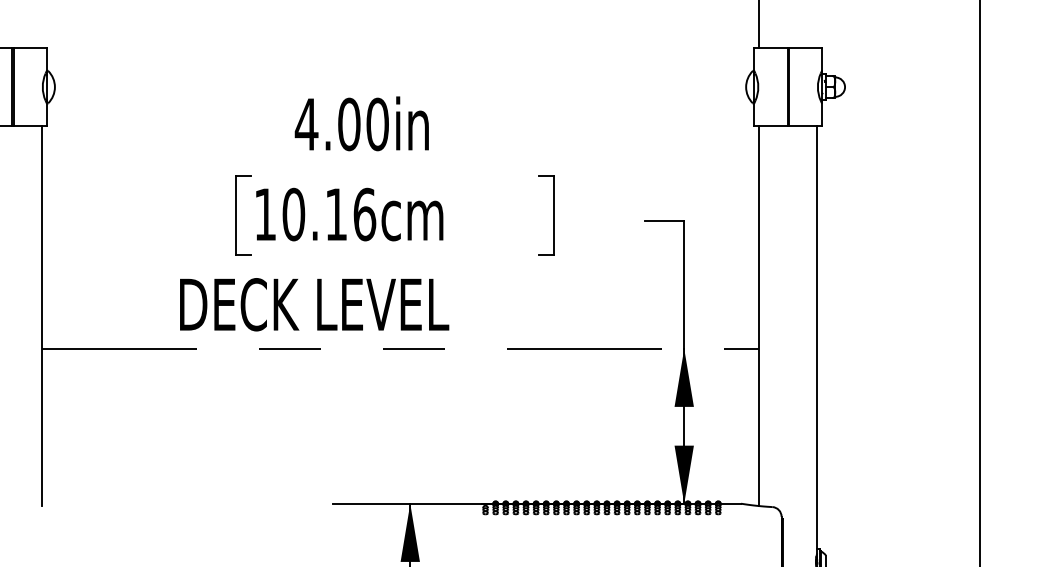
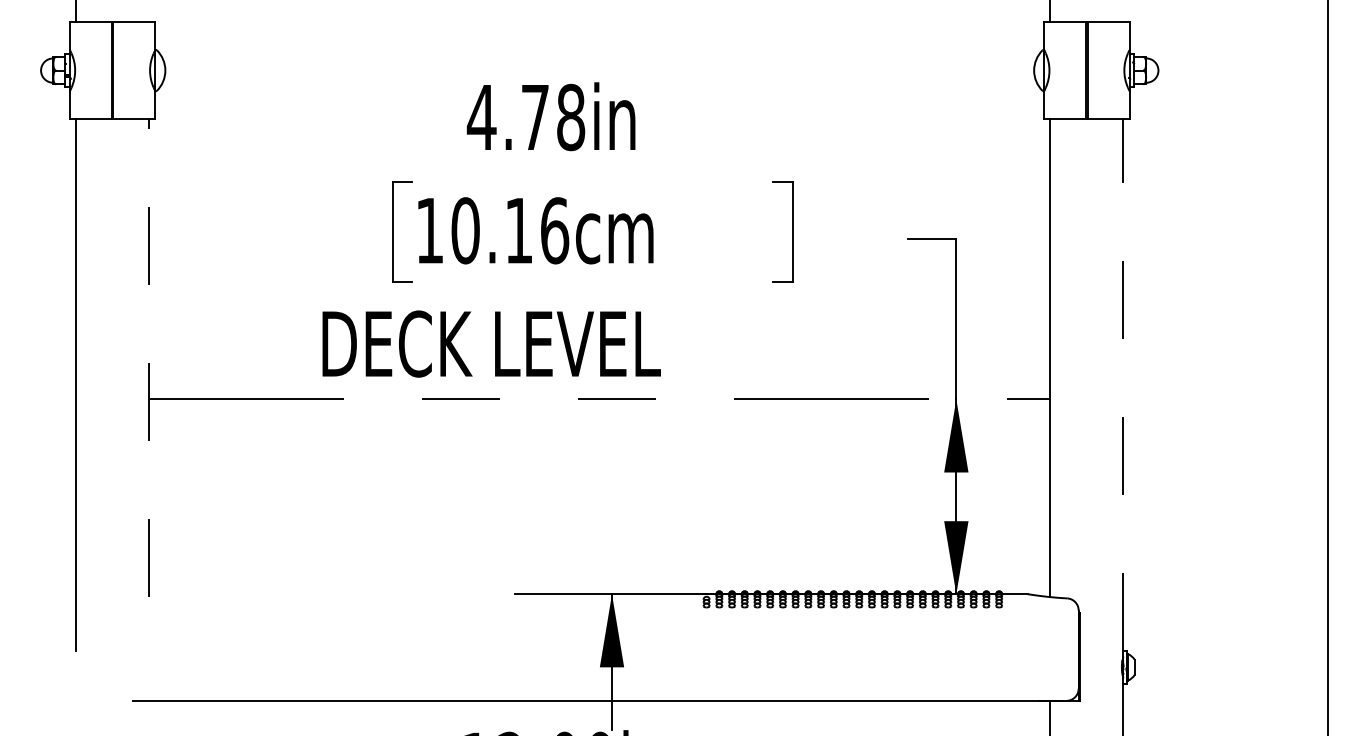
text: (363, 124) -> (553, 117), 4.00in -> 4.78in
line: (42, 316) -> (149, 358), solid -> dashed
line: (817, 336) -> (1123, 384), solid -> dashed

